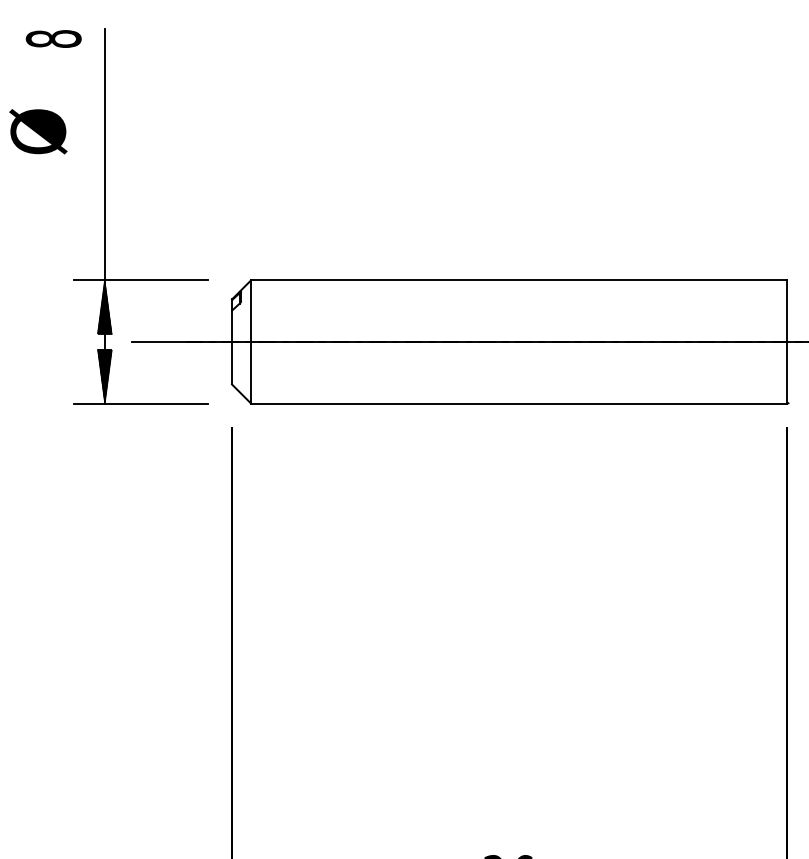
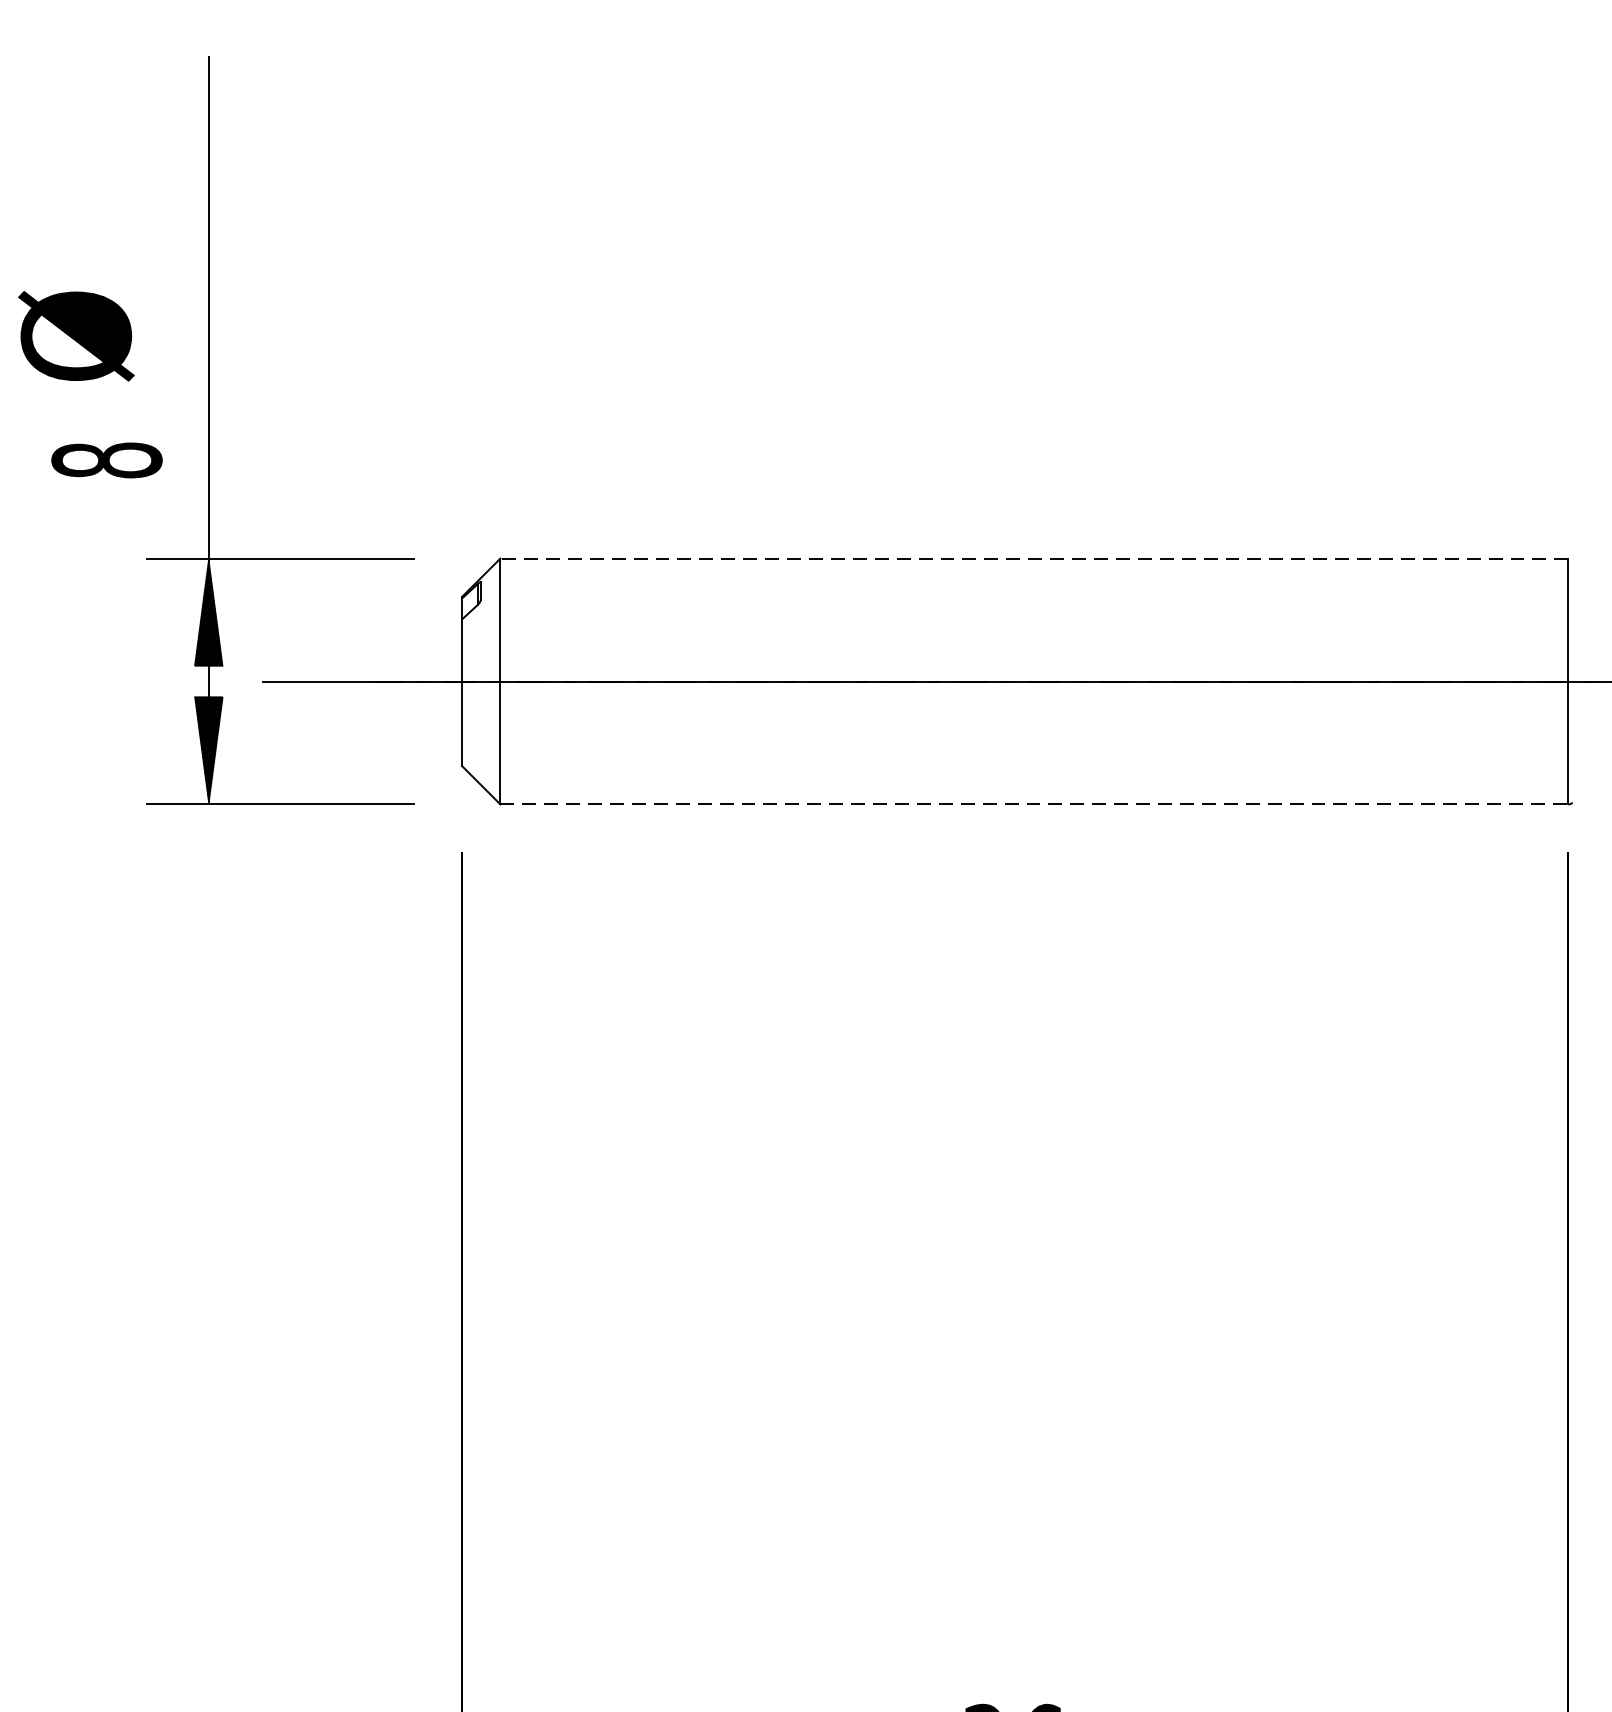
text: (53, 38) -> (106, 459), moved
text: (38, 131) -> (76, 335), moved
line: (519, 280) -> (1035, 559), solid -> dashed
line: (519, 403) -> (1035, 804), solid -> dashed

